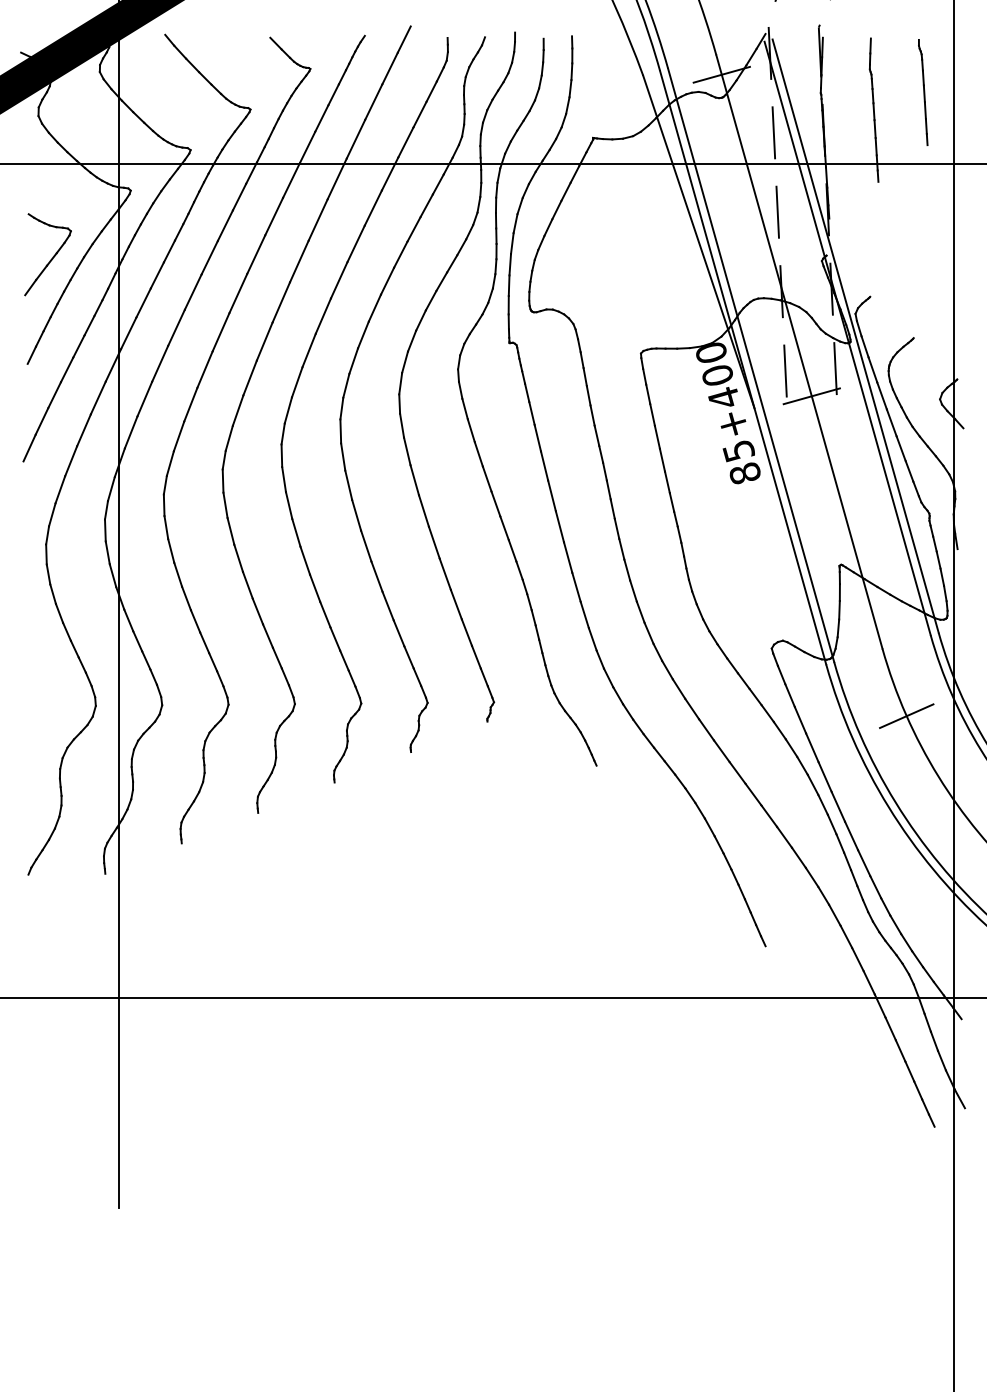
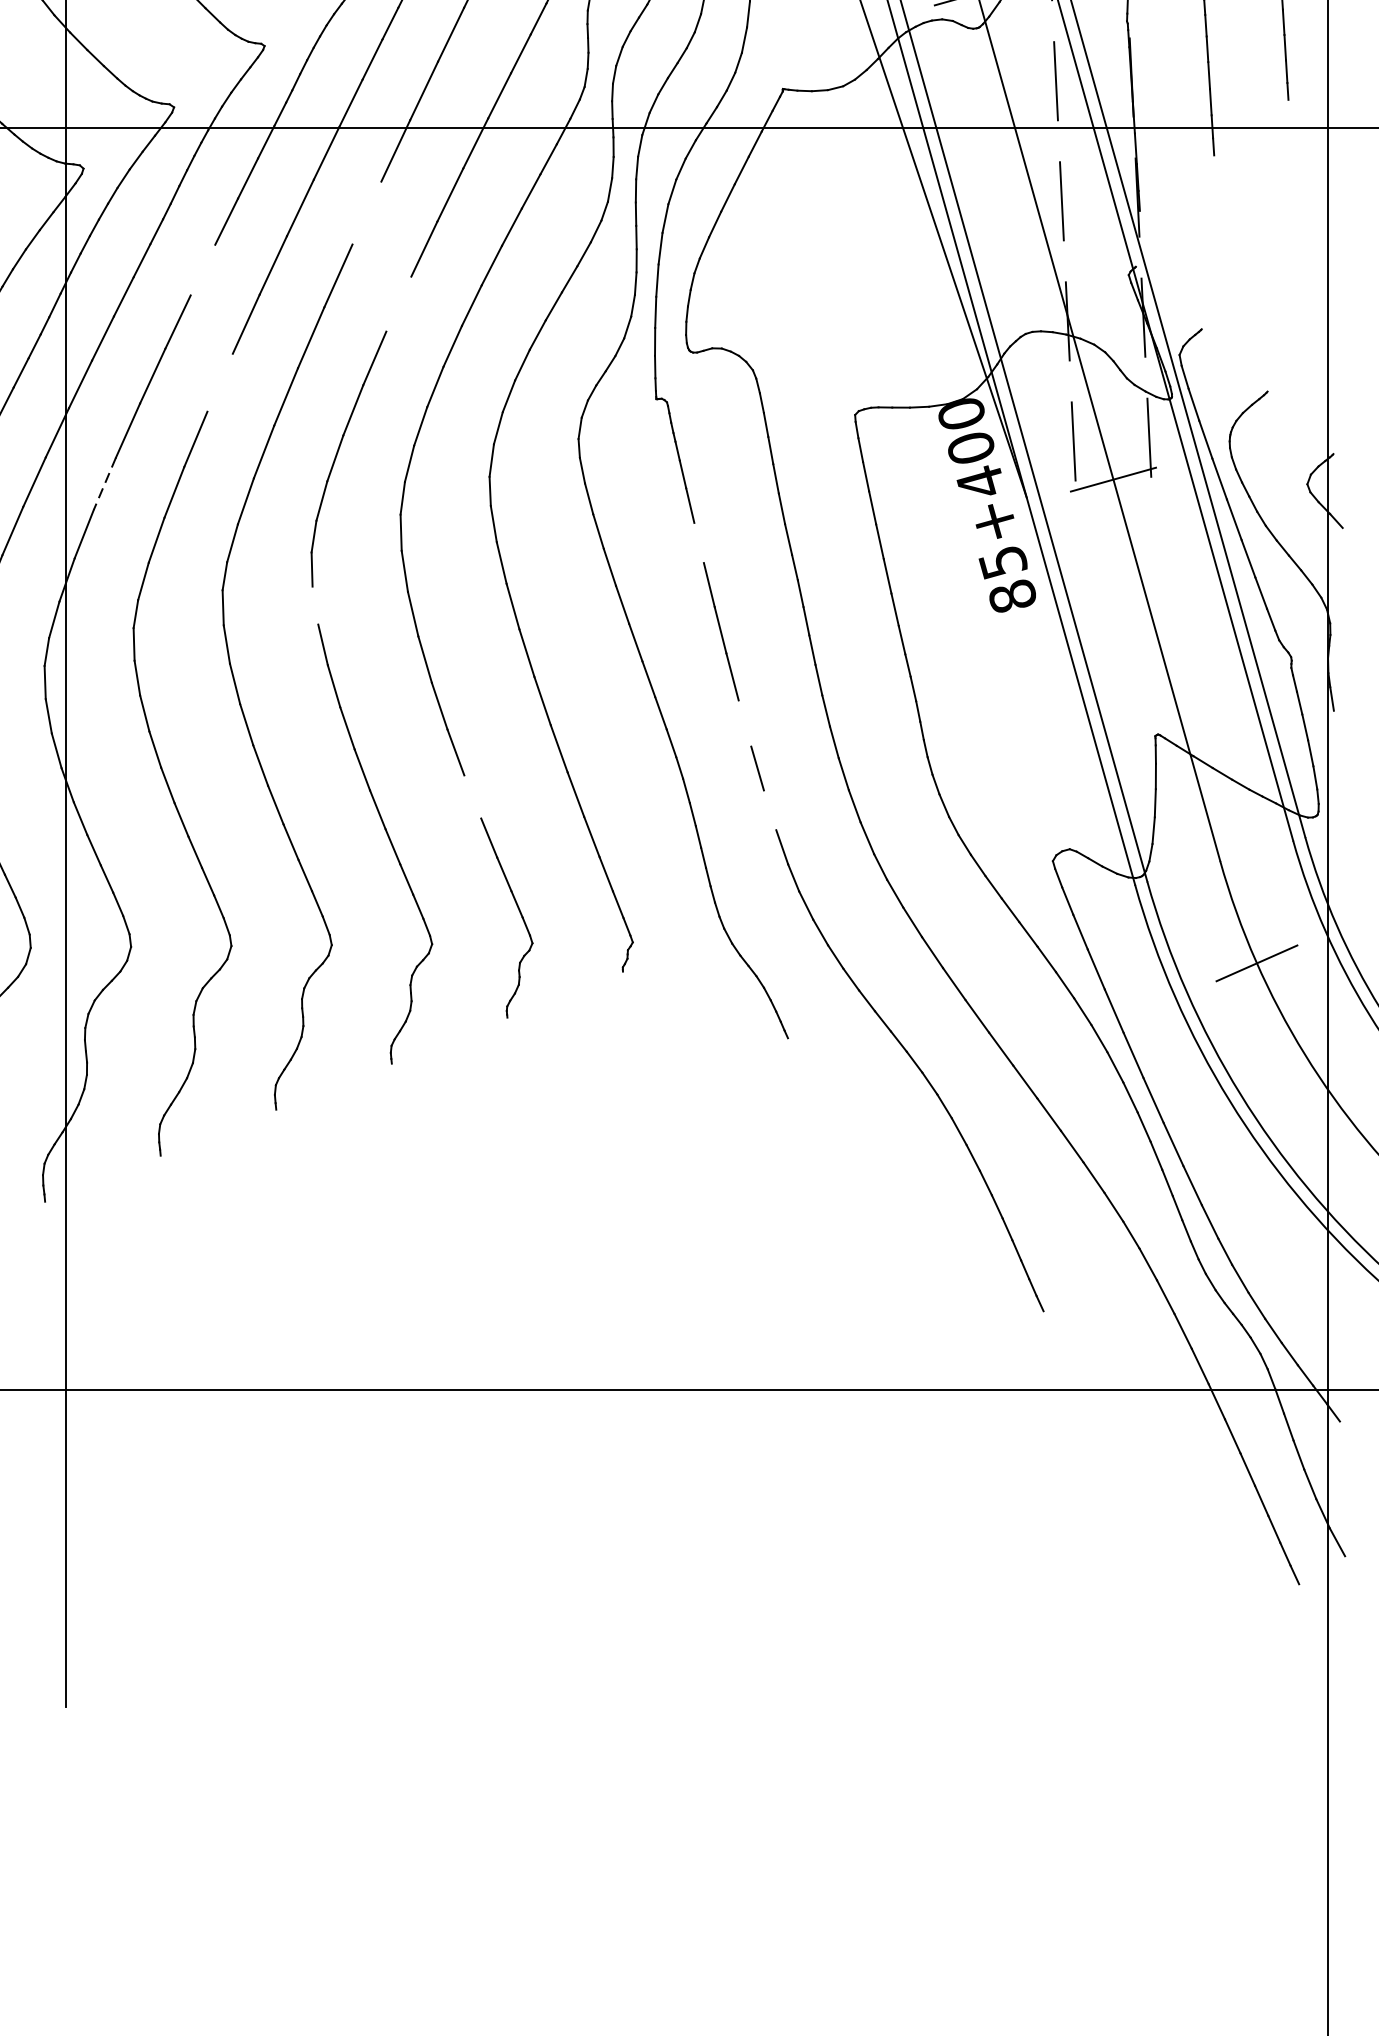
line: (317, 219) -> (365, 212), removed
line: (209, 257) -> (202, 269), removed
line: (338, 280) -> (397, 304), removed
line: (220, 332) -> (219, 383), removed
line: (144, 399) -> (104, 484), solid -> dashed
line: (537, 437) -> (698, 541), removed
line: (283, 479) -> (314, 605), removed
line: (567, 557) -> (743, 723), removed
line: (387, 605) -> (471, 795), removed
line: (584, 614) -> (769, 809), removed

